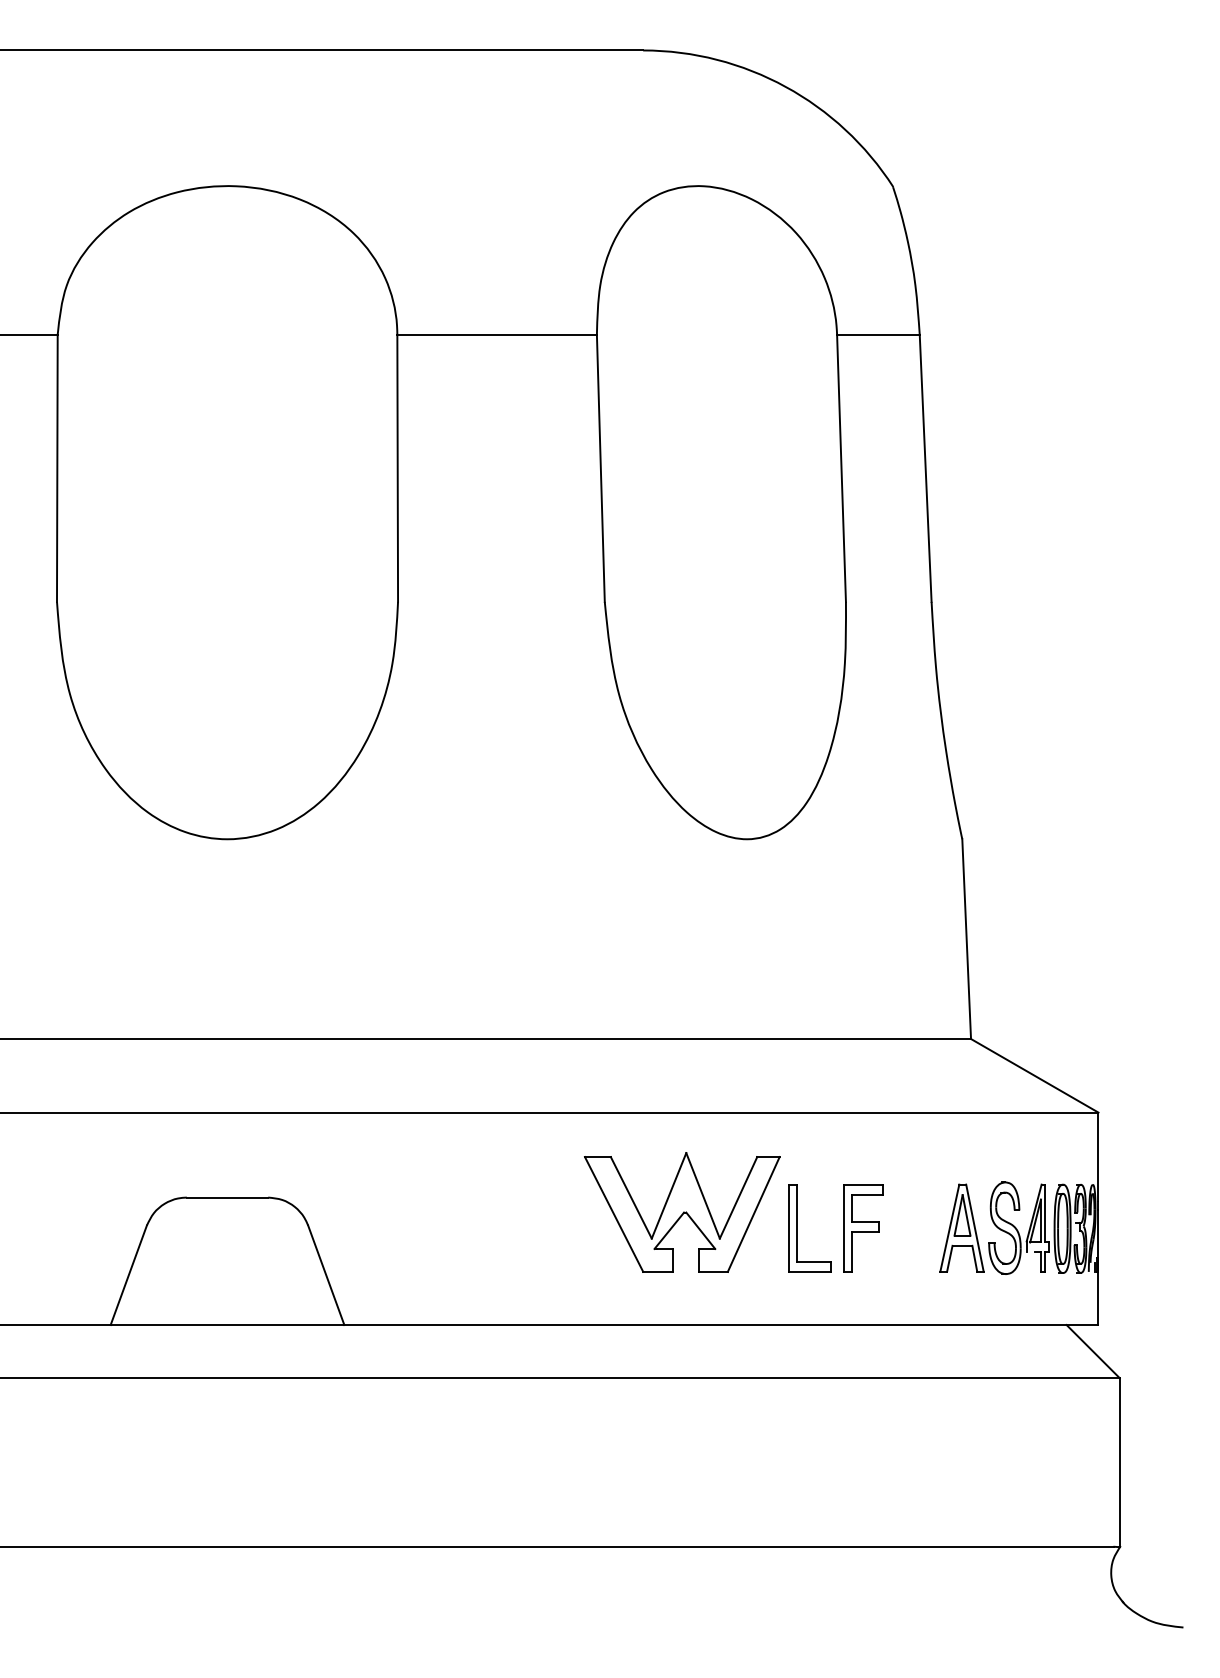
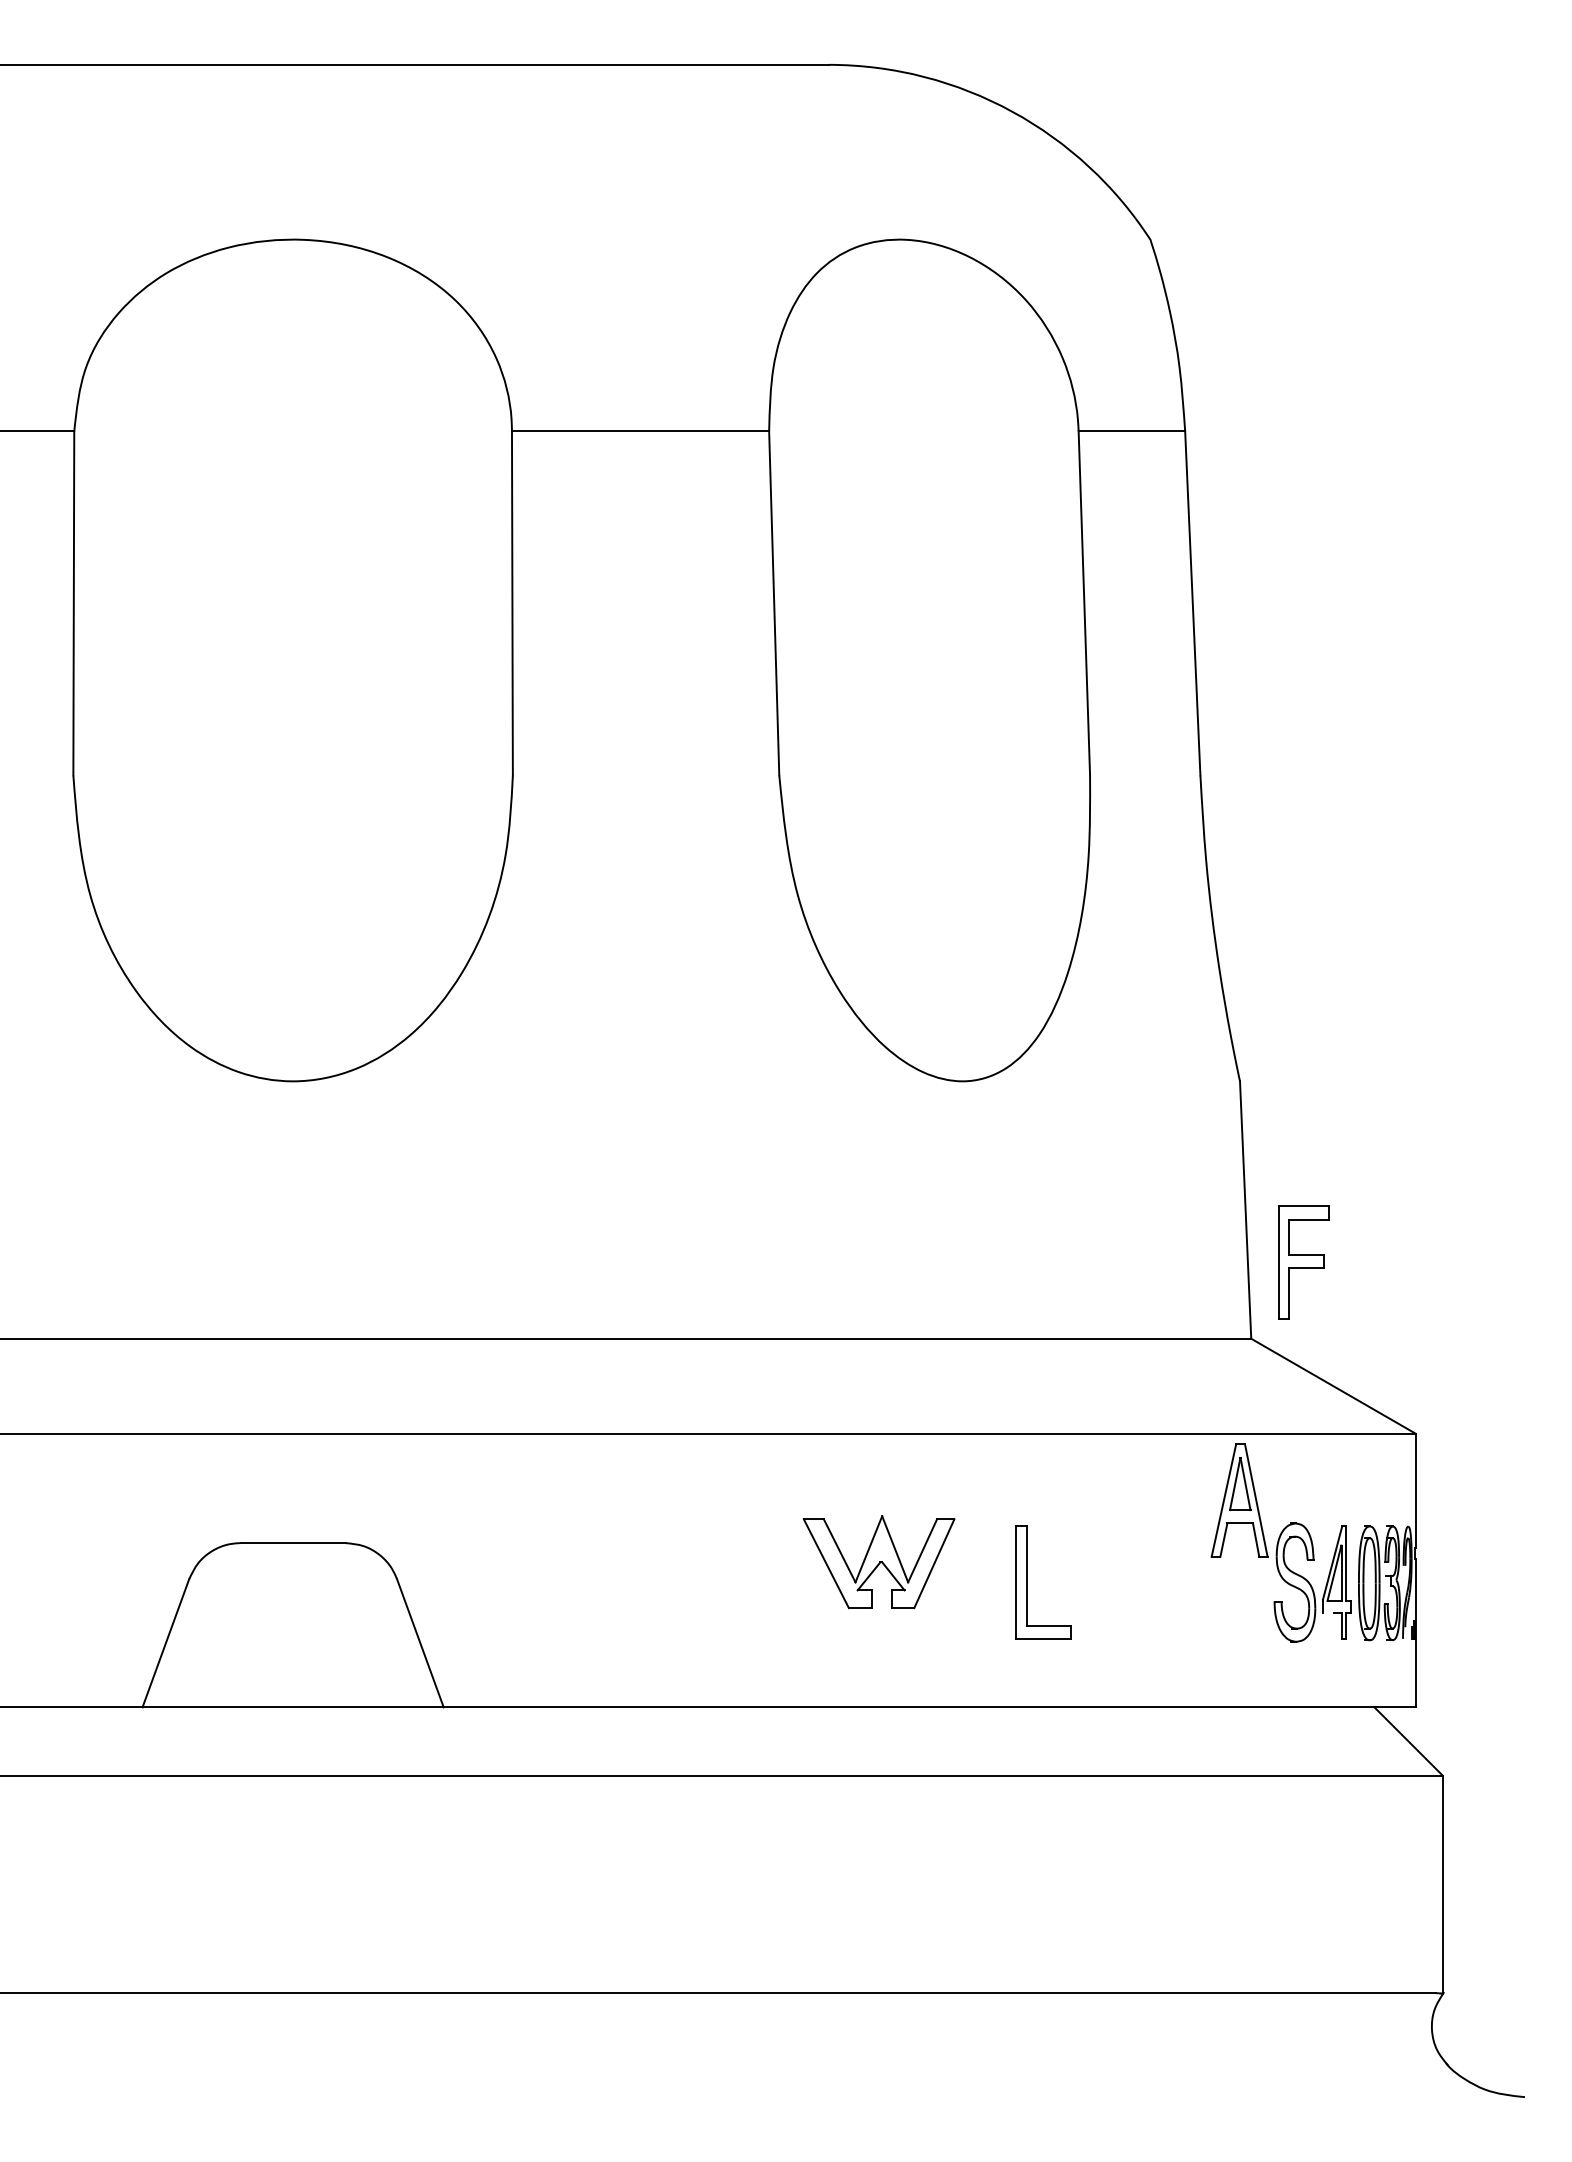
part: (681, 1211) -> (878, 1561), size x0.6
part: (863, 1228) -> (1303, 1262), moved
part: (961, 1228) -> (1239, 1500), moved

